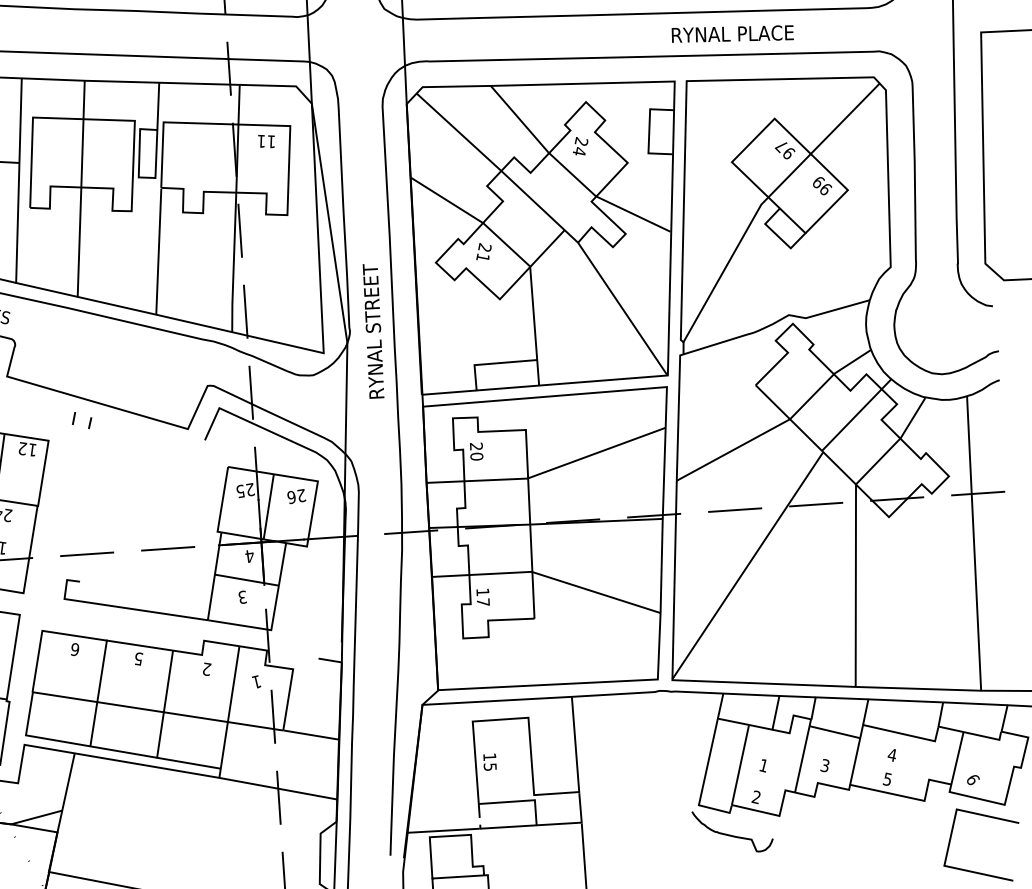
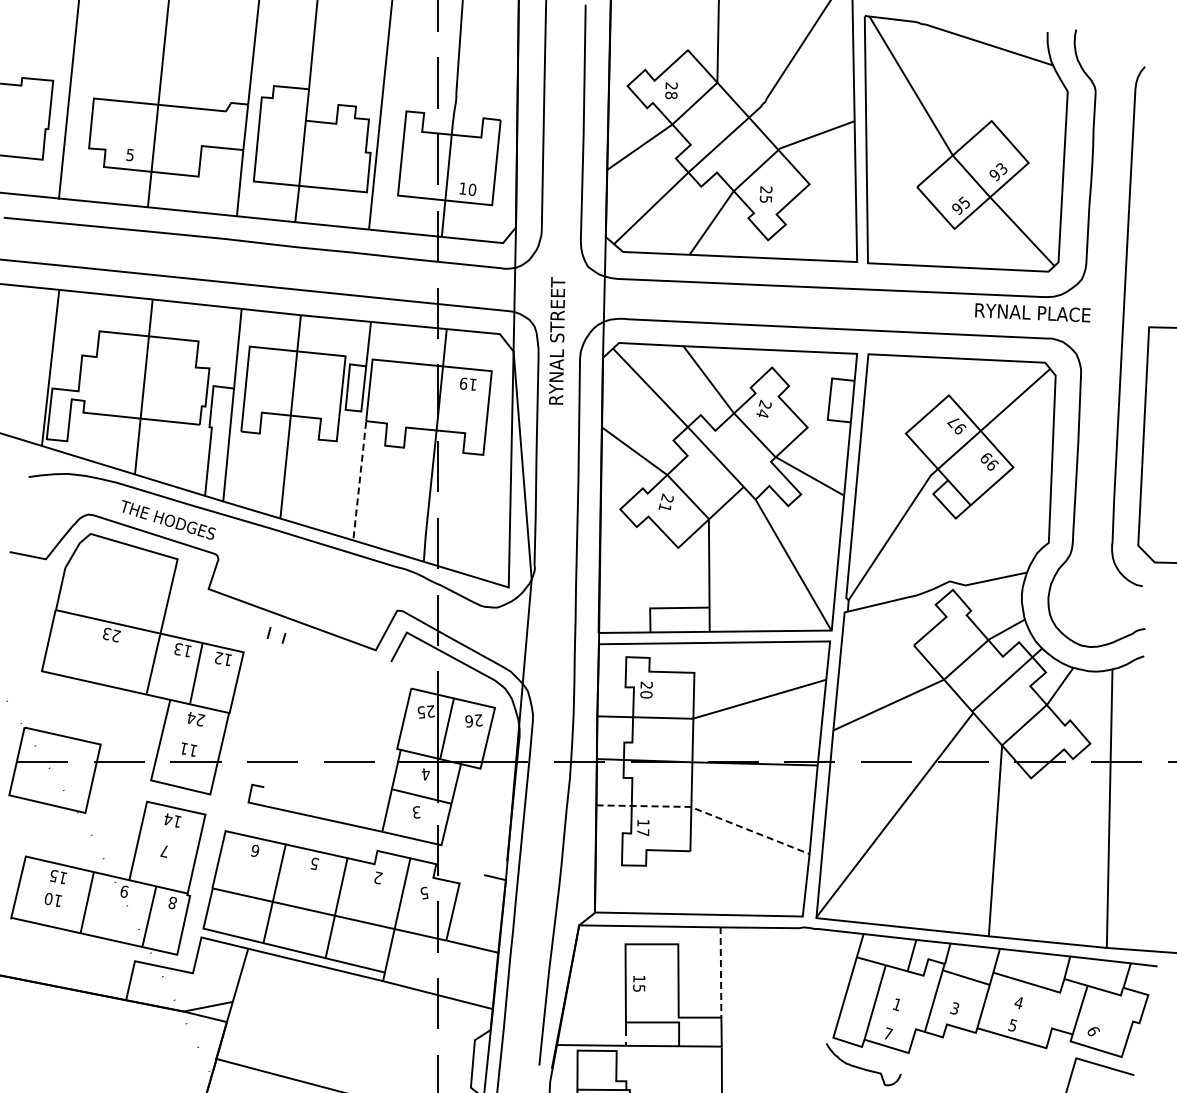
text: (732, 33) -> (1032, 312), moved
text: (261, 141) -> (463, 383), 11 -> 19
line: (158, 252) -> (359, 481), solid -> dashed
text: (373, 330) -> (557, 340), moved
line: (547, 576) -> (705, 812), solid -> dashed
text: (256, 681) -> (424, 892), 1 -> 5
line: (576, 744) -> (721, 972), solid -> dashed
text: (756, 796) -> (888, 1033), 2 -> 7

